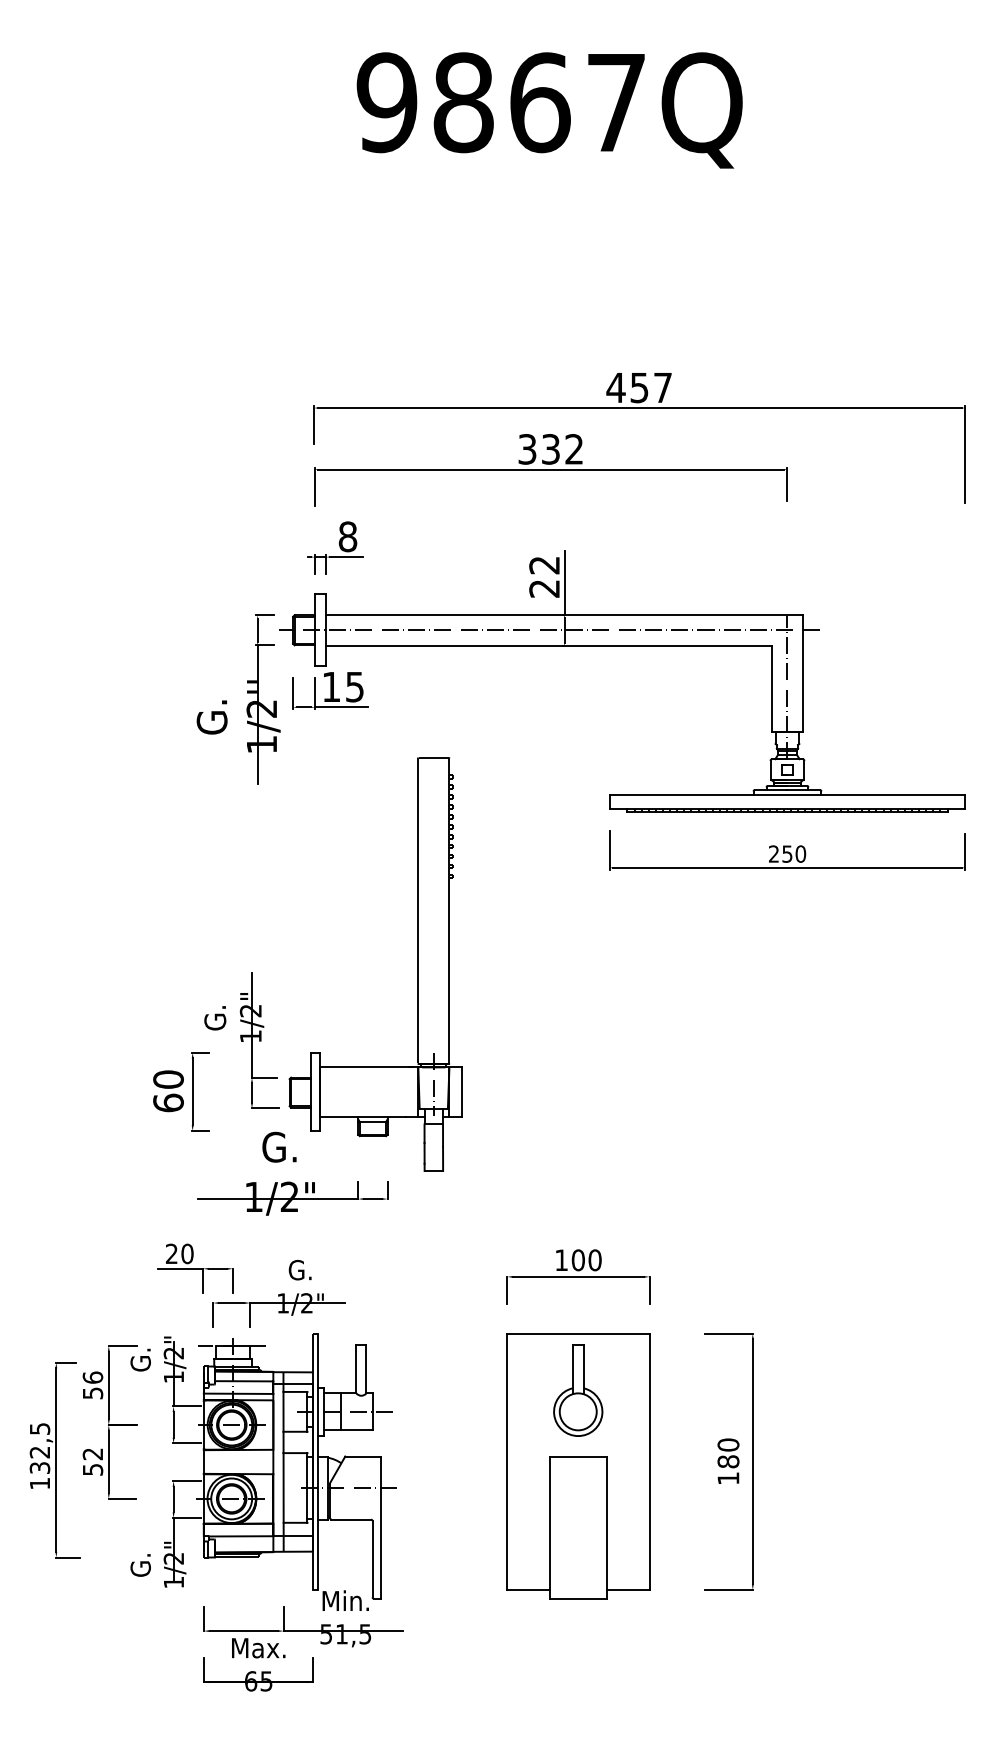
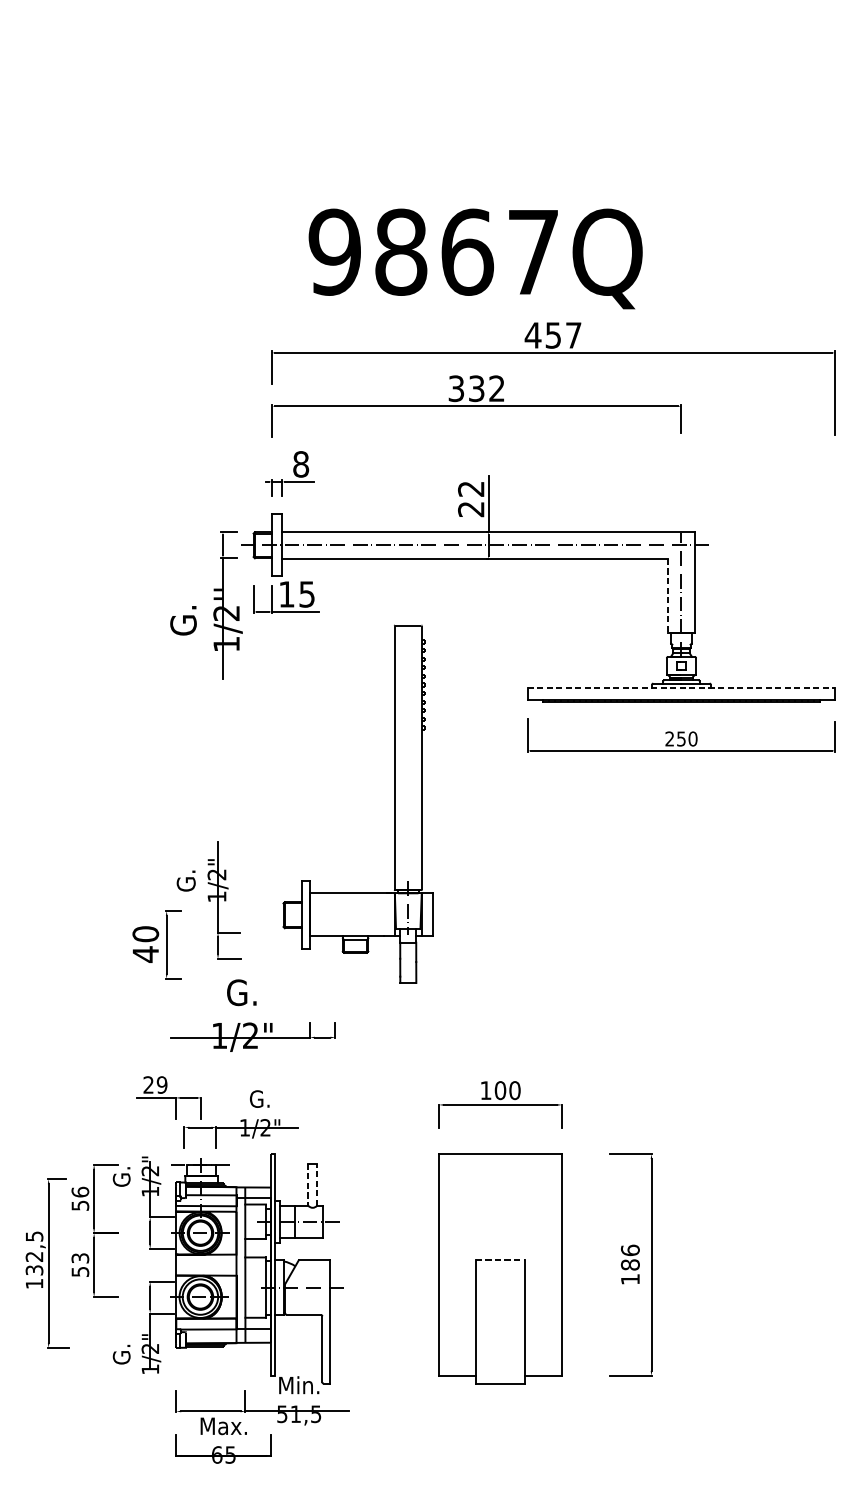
text: (549, 110) -> (475, 259), moved
line: (771, 689) -> (667, 596), solid -> dashed
line: (787, 794) -> (681, 687), solid -> dashed
part: (417, 964) -> (394, 804), moved
text: (168, 1102) -> (145, 953), 60 -> 40
text: (187, 1254) -> (162, 1085), 20 -> 29
line: (366, 1368) -> (317, 1184), solid -> dashed
line: (356, 1369) -> (308, 1185), solid -> dashed
part: (578, 1390) -> (500, 1203), removed
text: (728, 1444) -> (630, 1249), 180 -> 186
text: (93, 1454) -> (80, 1258), 52 -> 53
line: (578, 1456) -> (500, 1260), solid -> dashed

